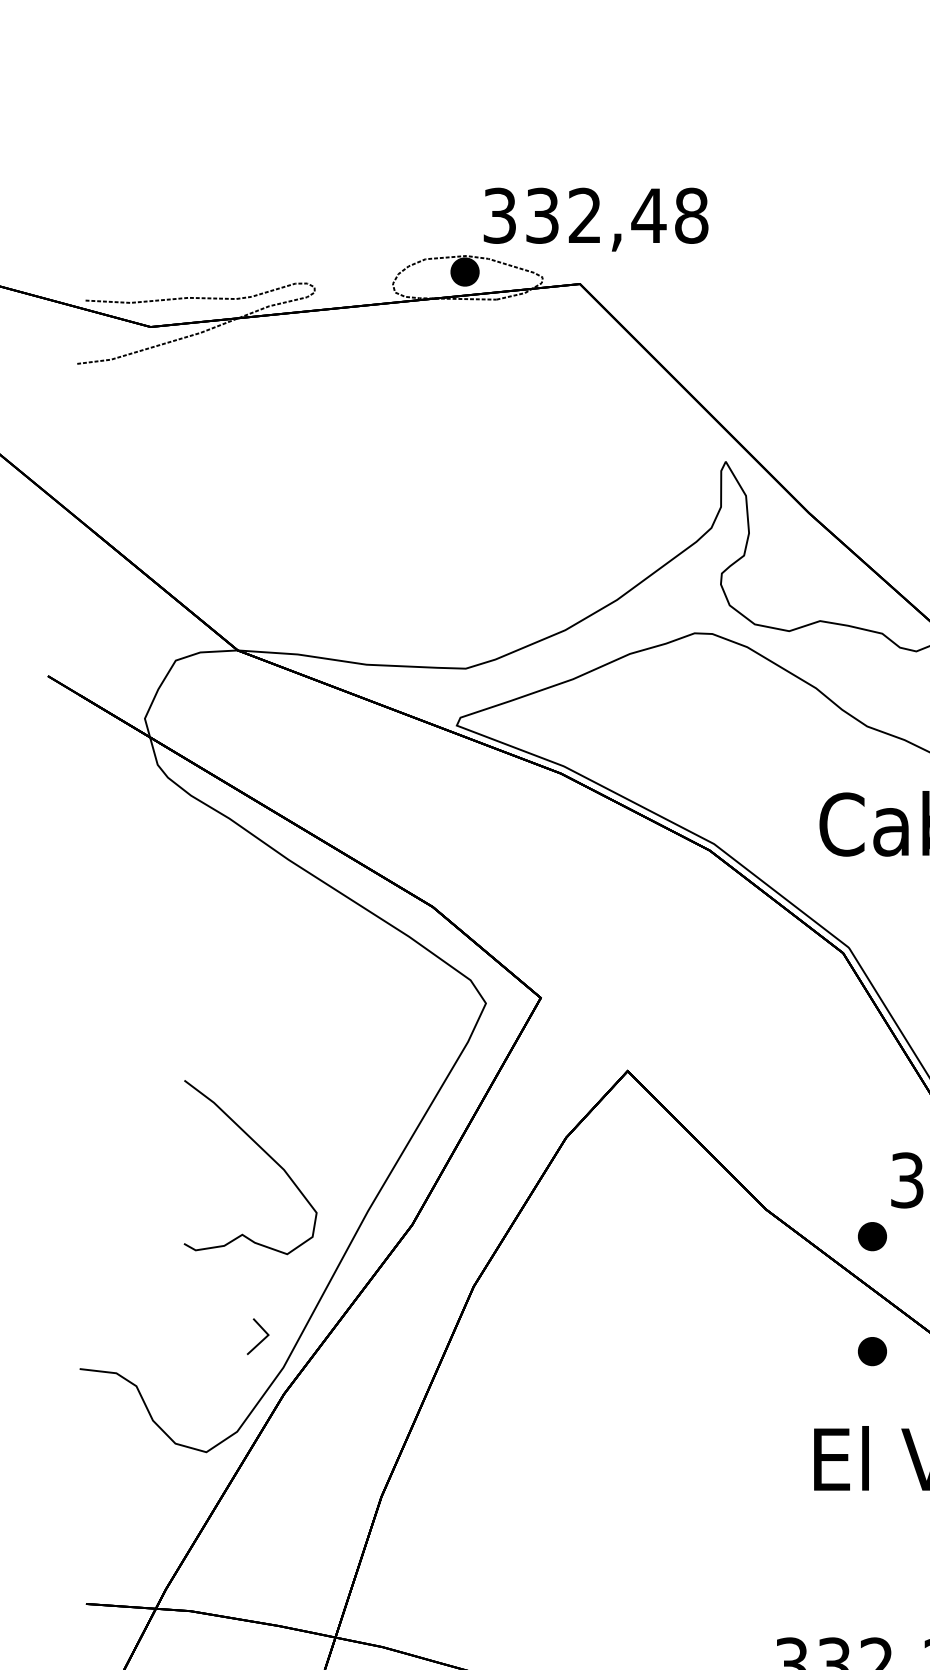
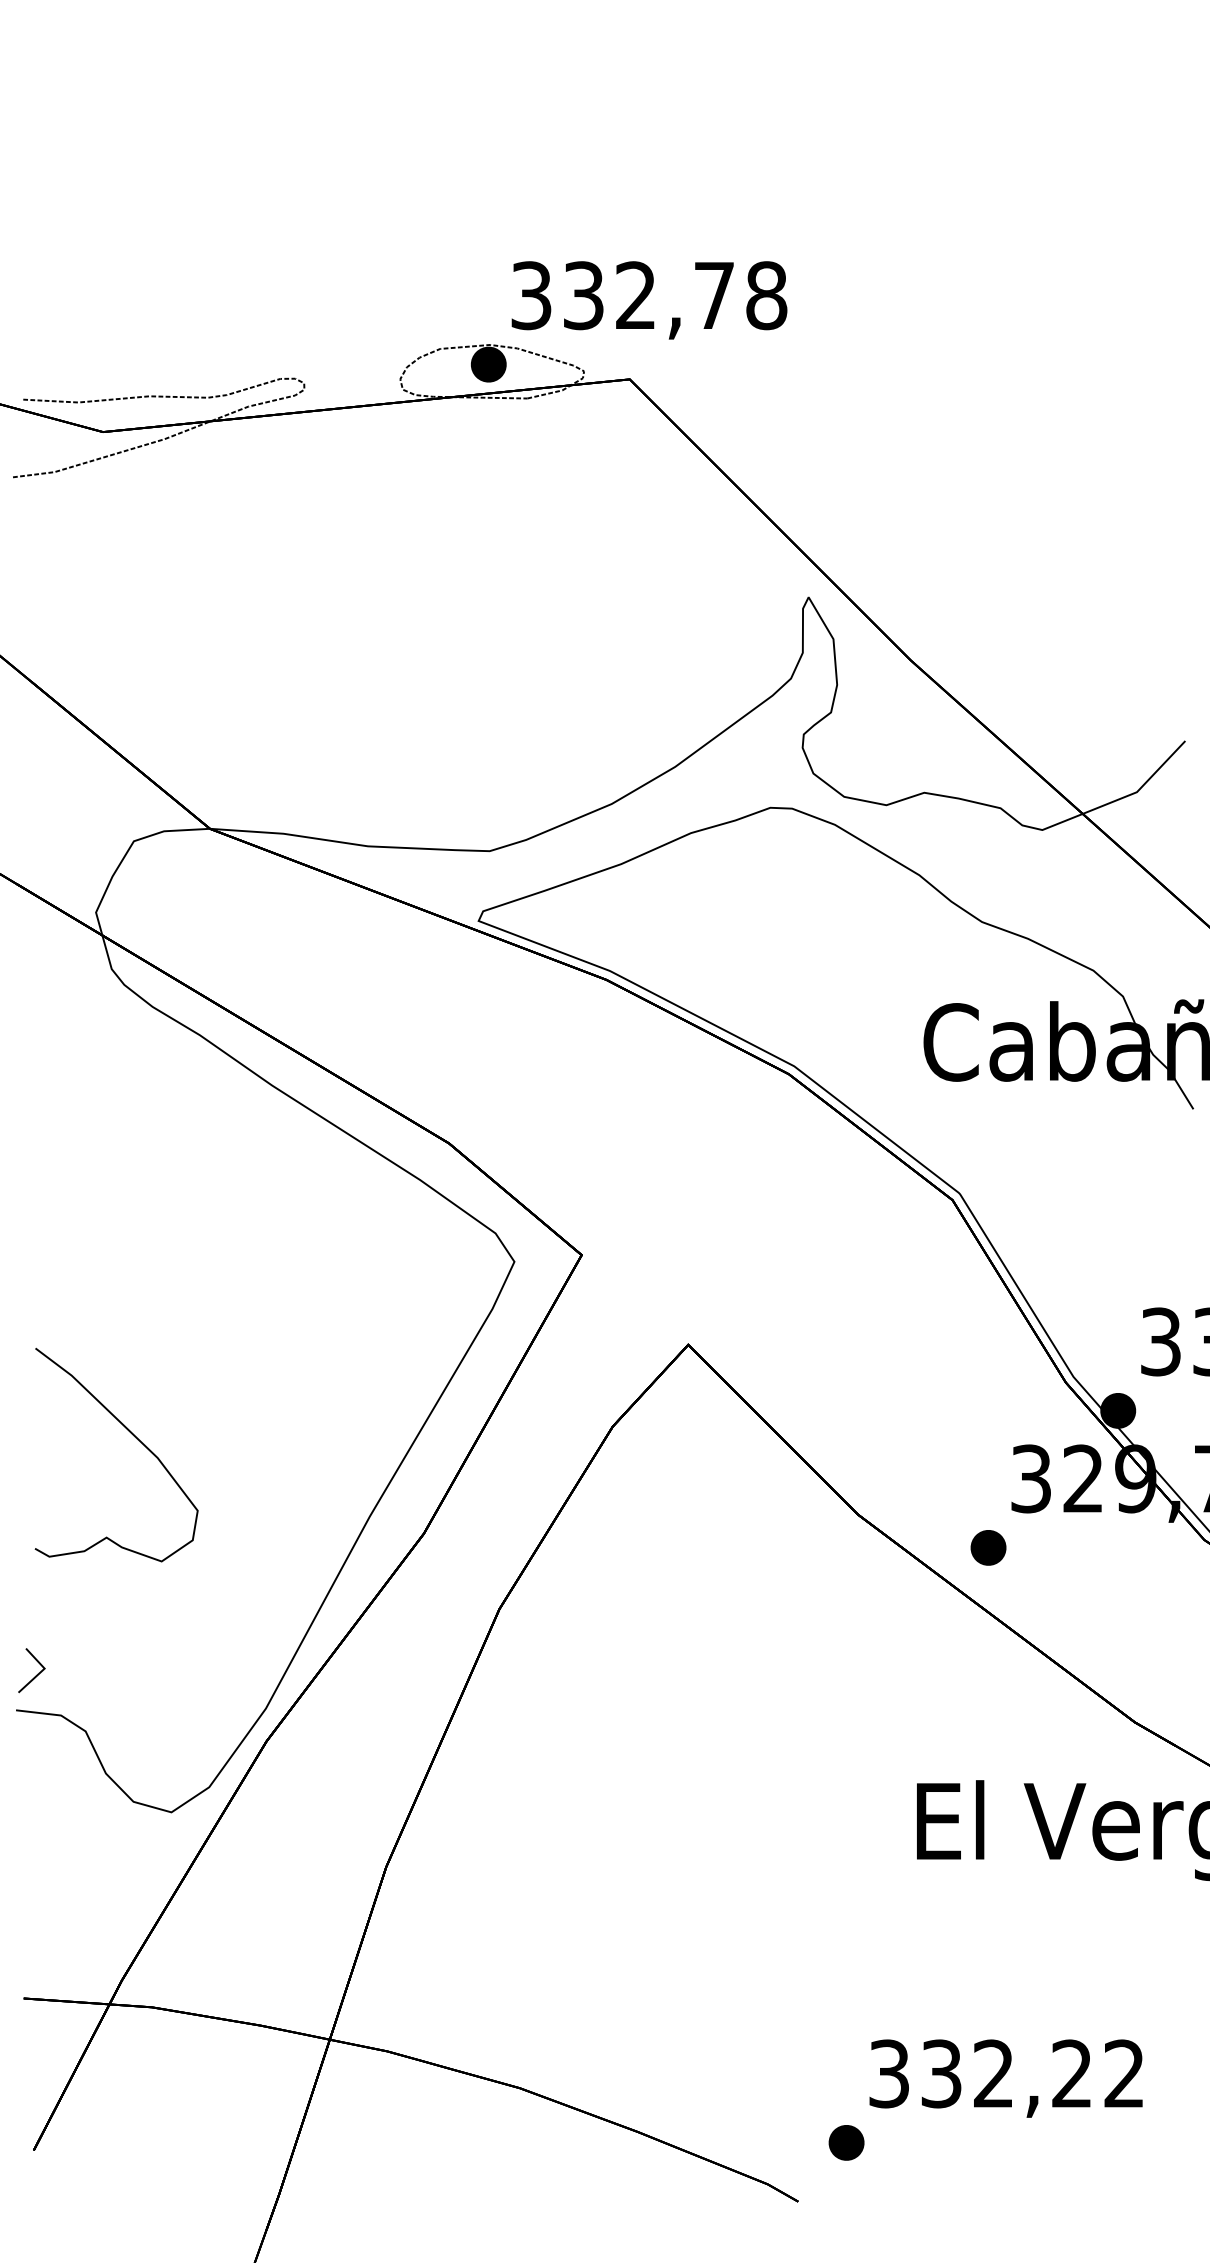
text: (649, 215) -> (714, 295), 332,48 -> 332,78
curve: (264, 1152) -> (133, 1436), moved
line: (261, 1339) -> (36, 1674), moved
part: (872, 1351) -> (988, 1688), removed

